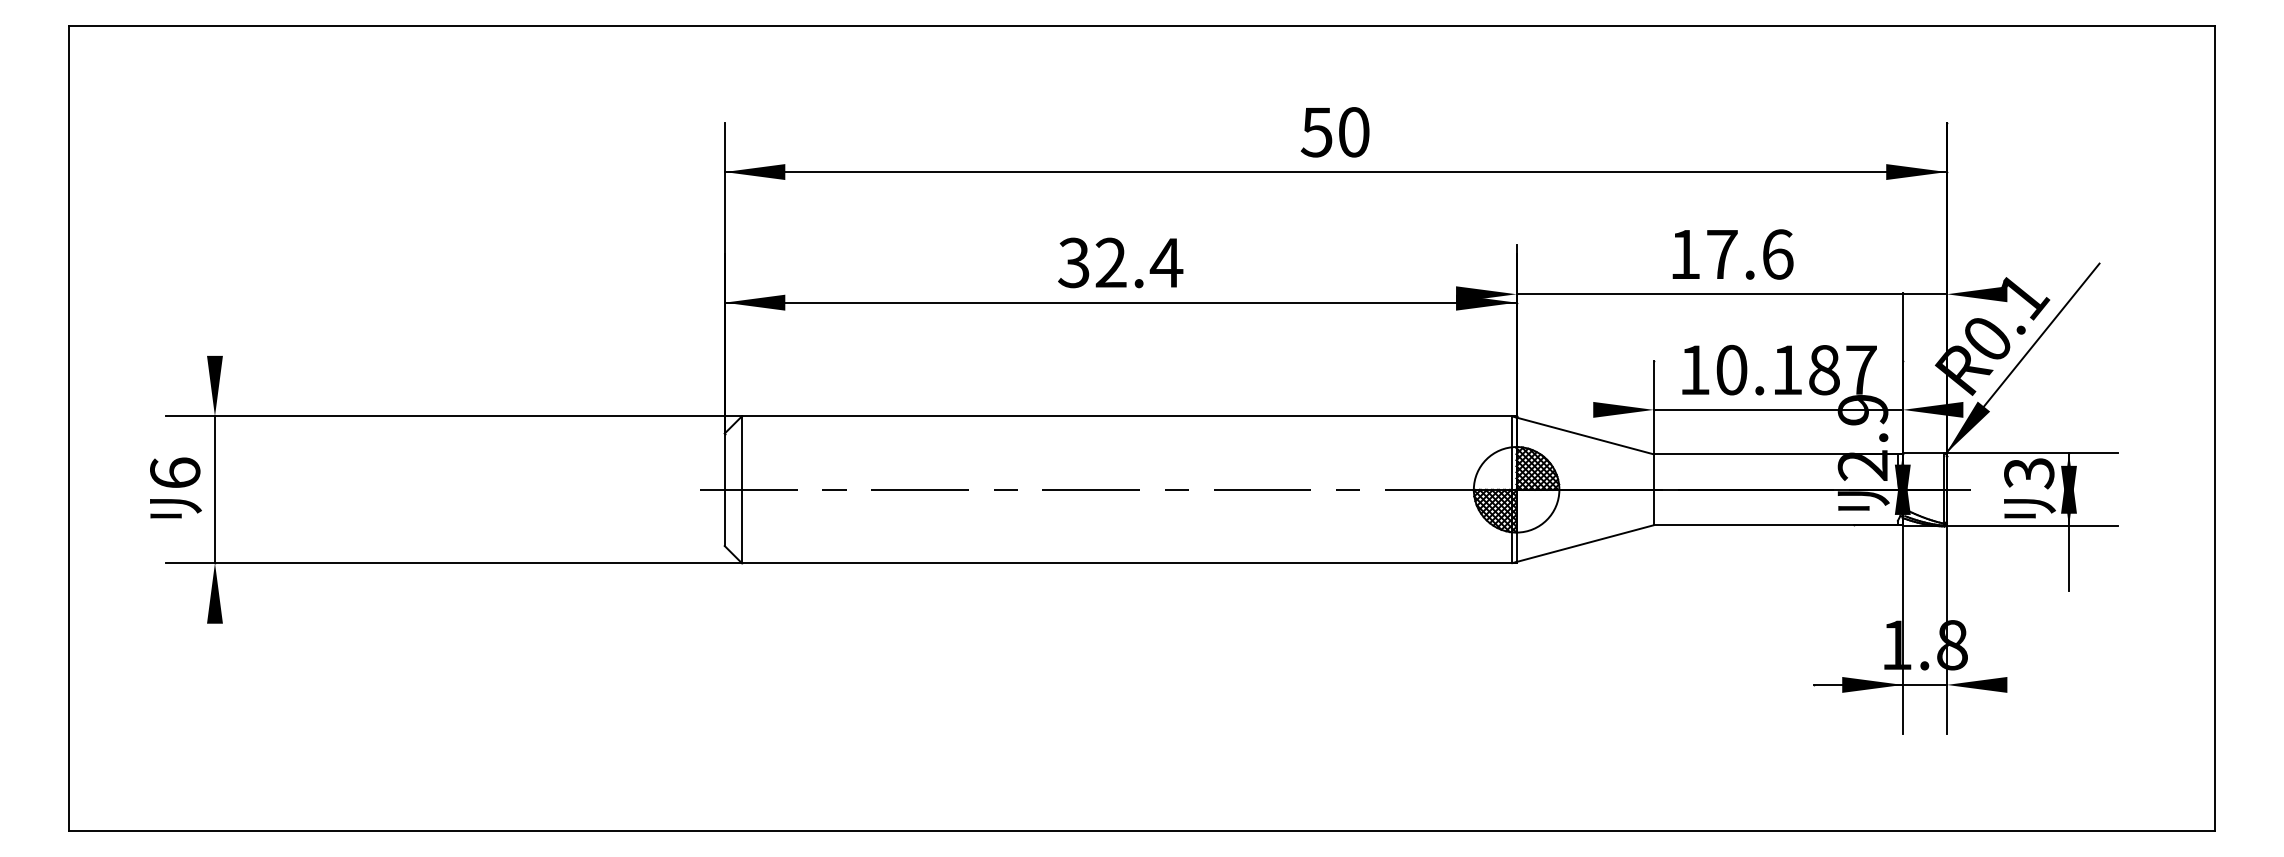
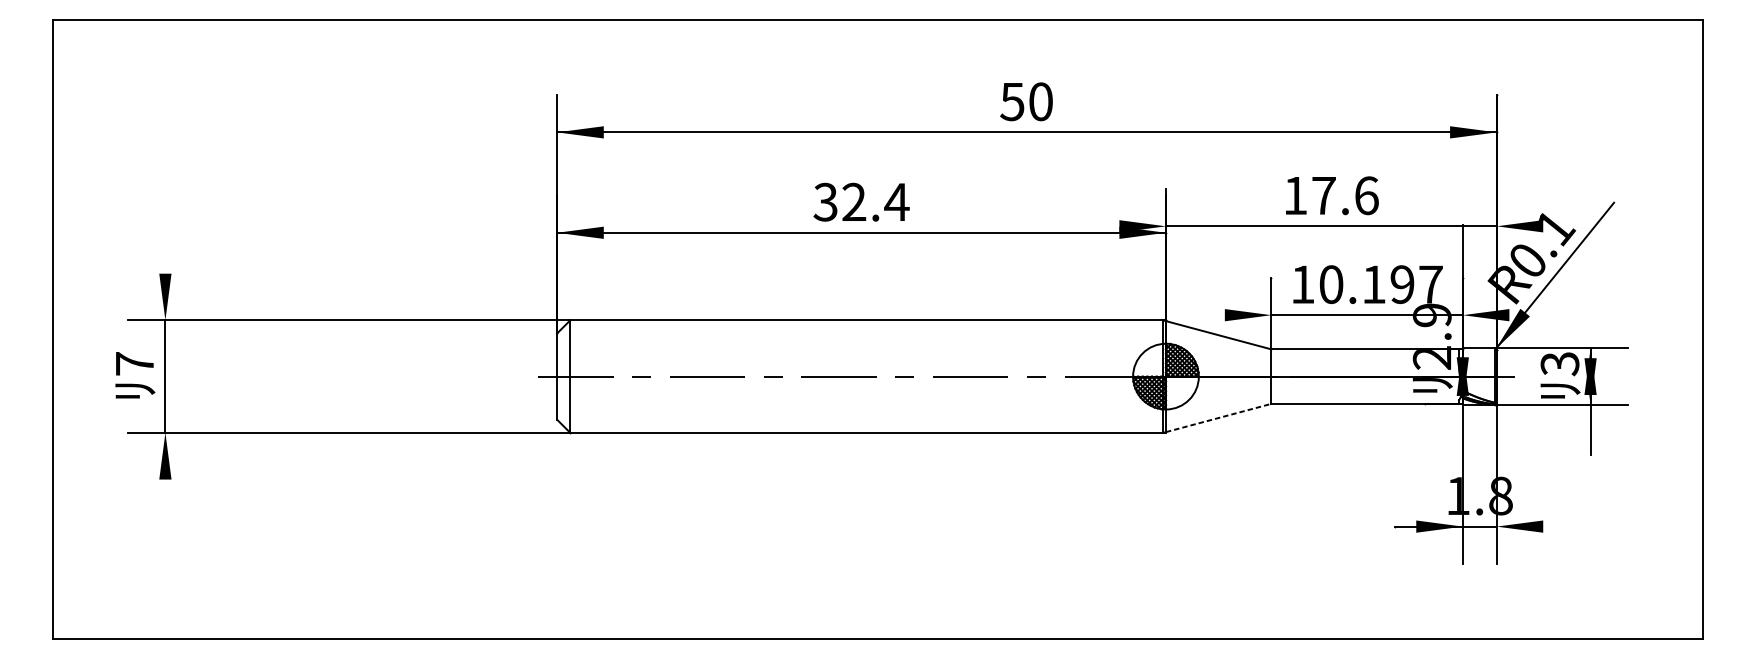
text: (1824, 369) -> (1402, 284), 10.187 -> 10.197
text: (175, 472) -> (135, 363), 6 -> 7
line: (1585, 543) -> (1218, 417), solid -> dashed

